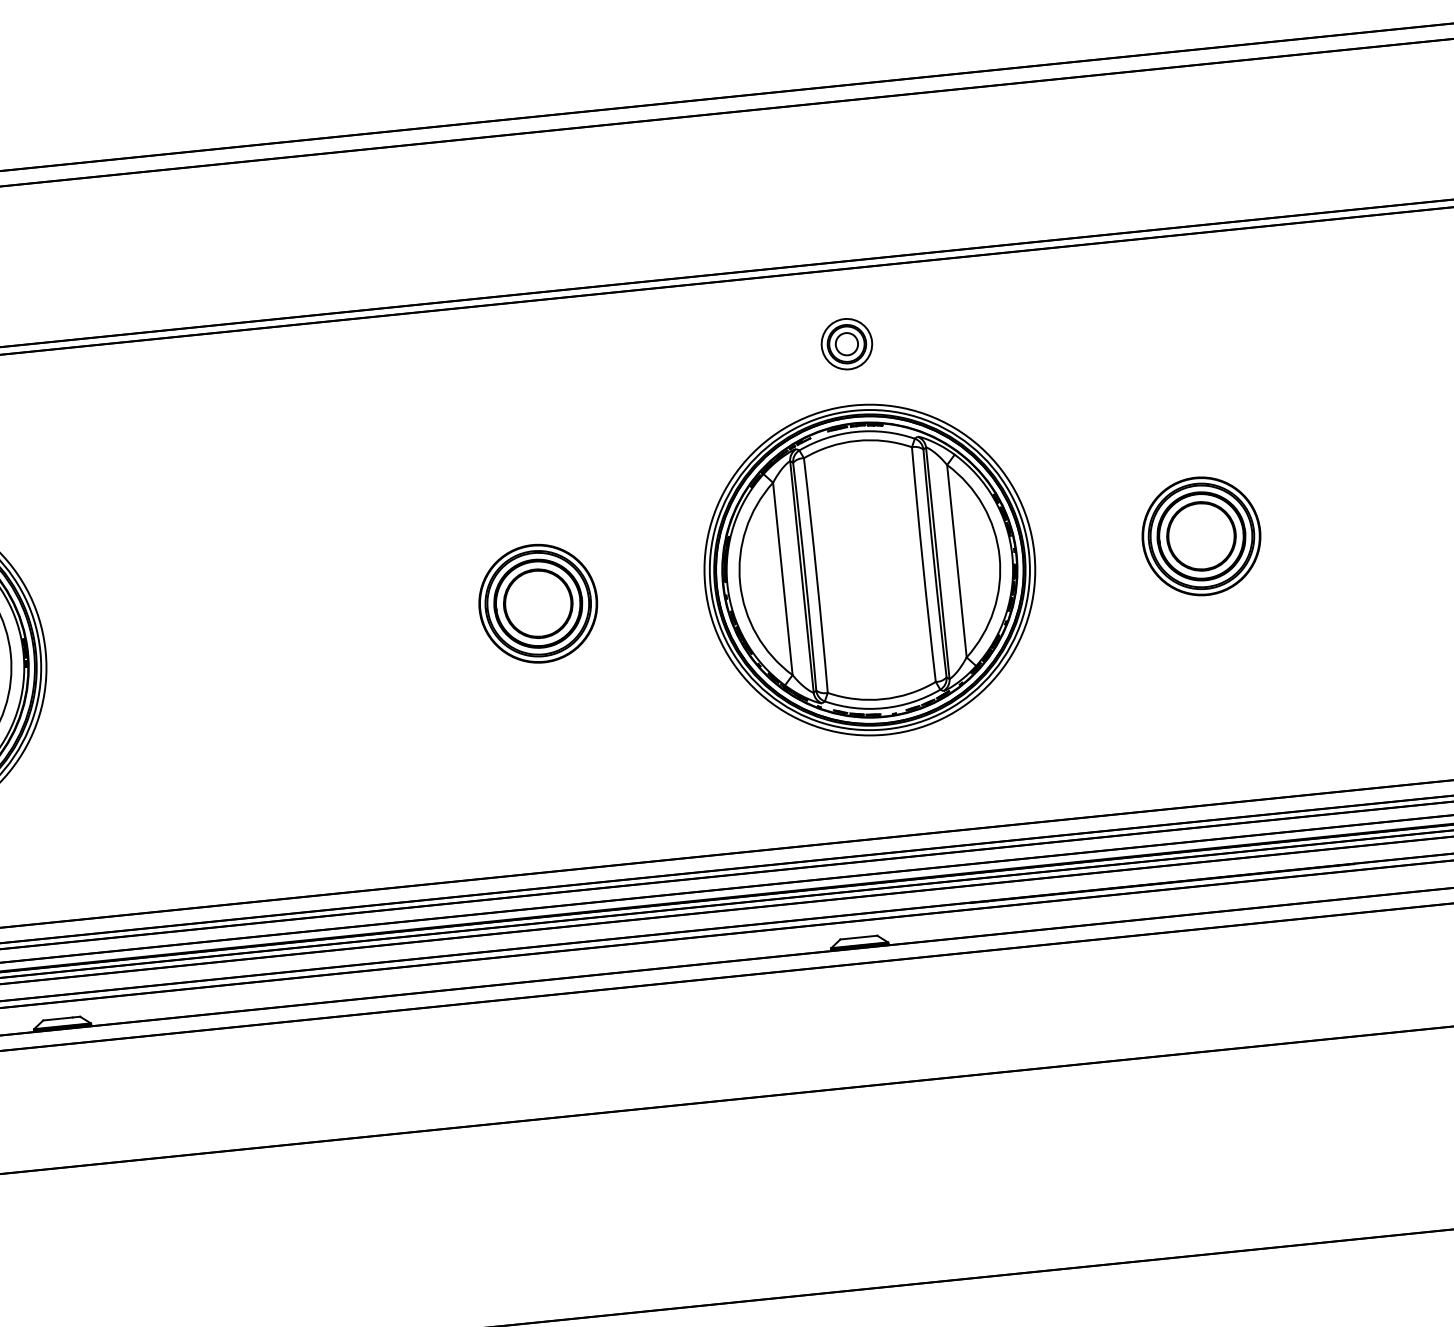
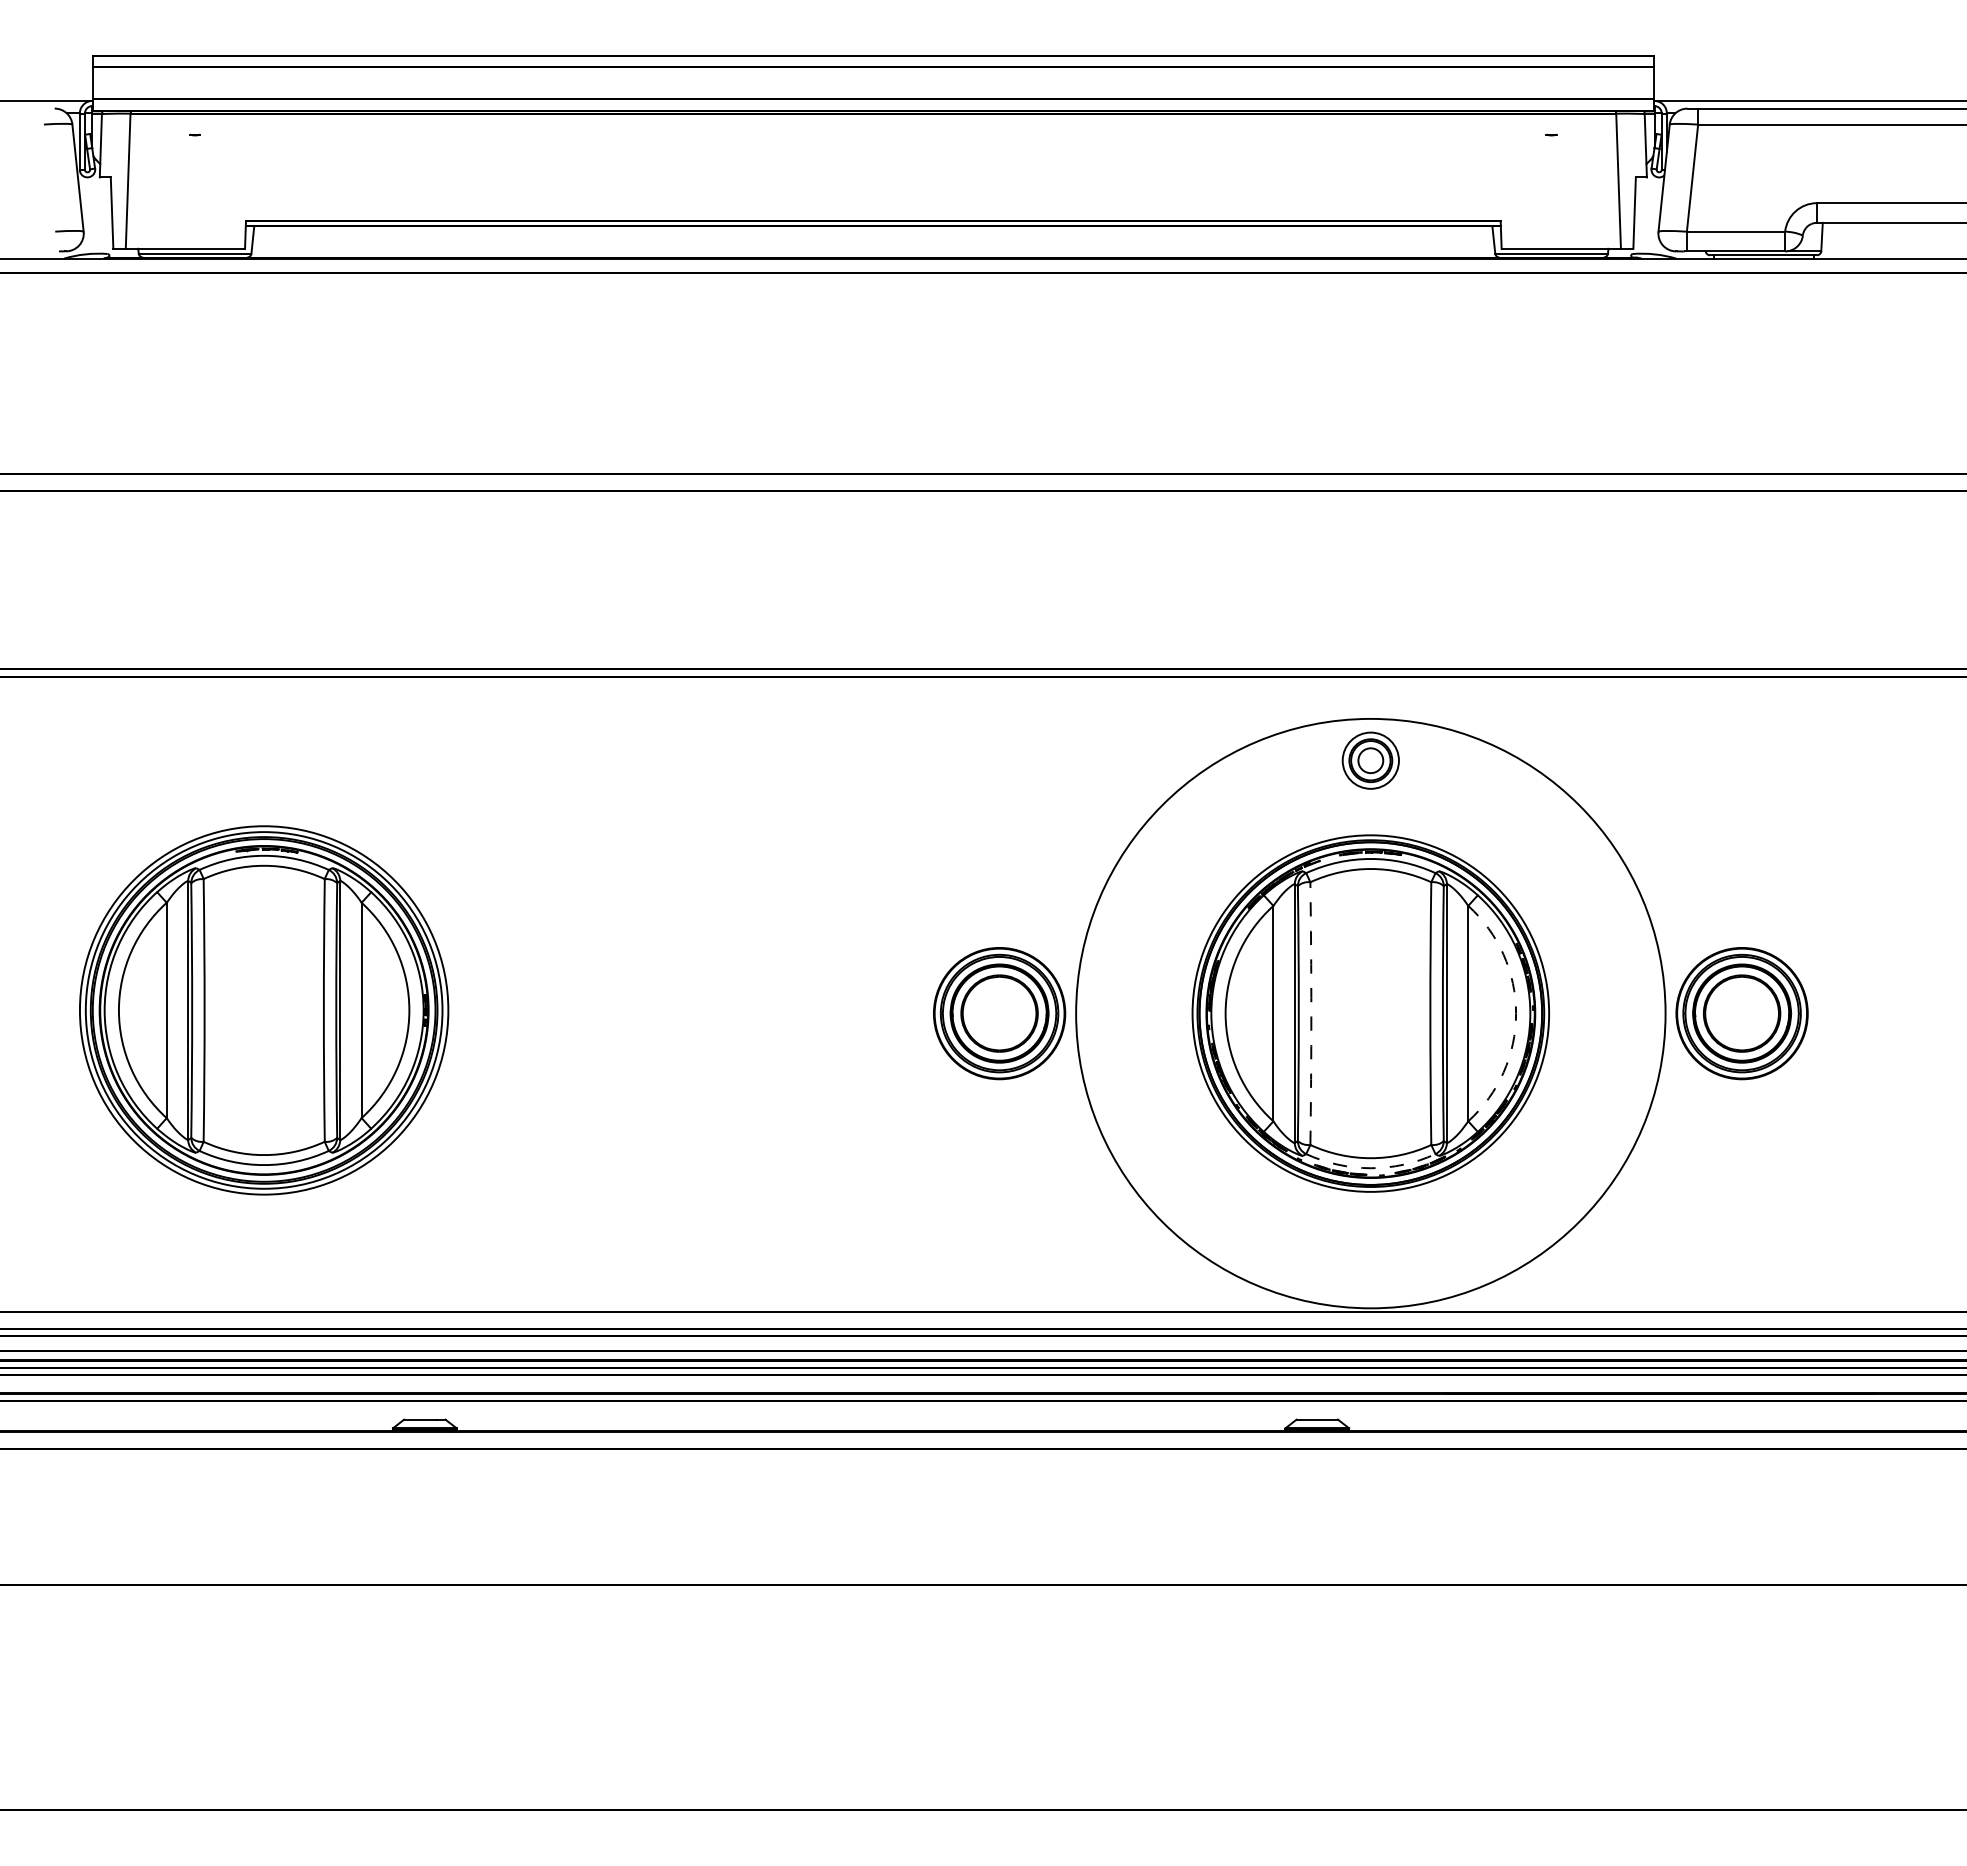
arc: (999, 556) -> (1516, 1013), solid -> dashed
circle: (869, 570) -> (1370, 1013), size x1.6
arc: (816, 575) -> (1311, 1013), solid -> dashed
arc: (883, 708) -> (1370, 1168), solid -> dashed

